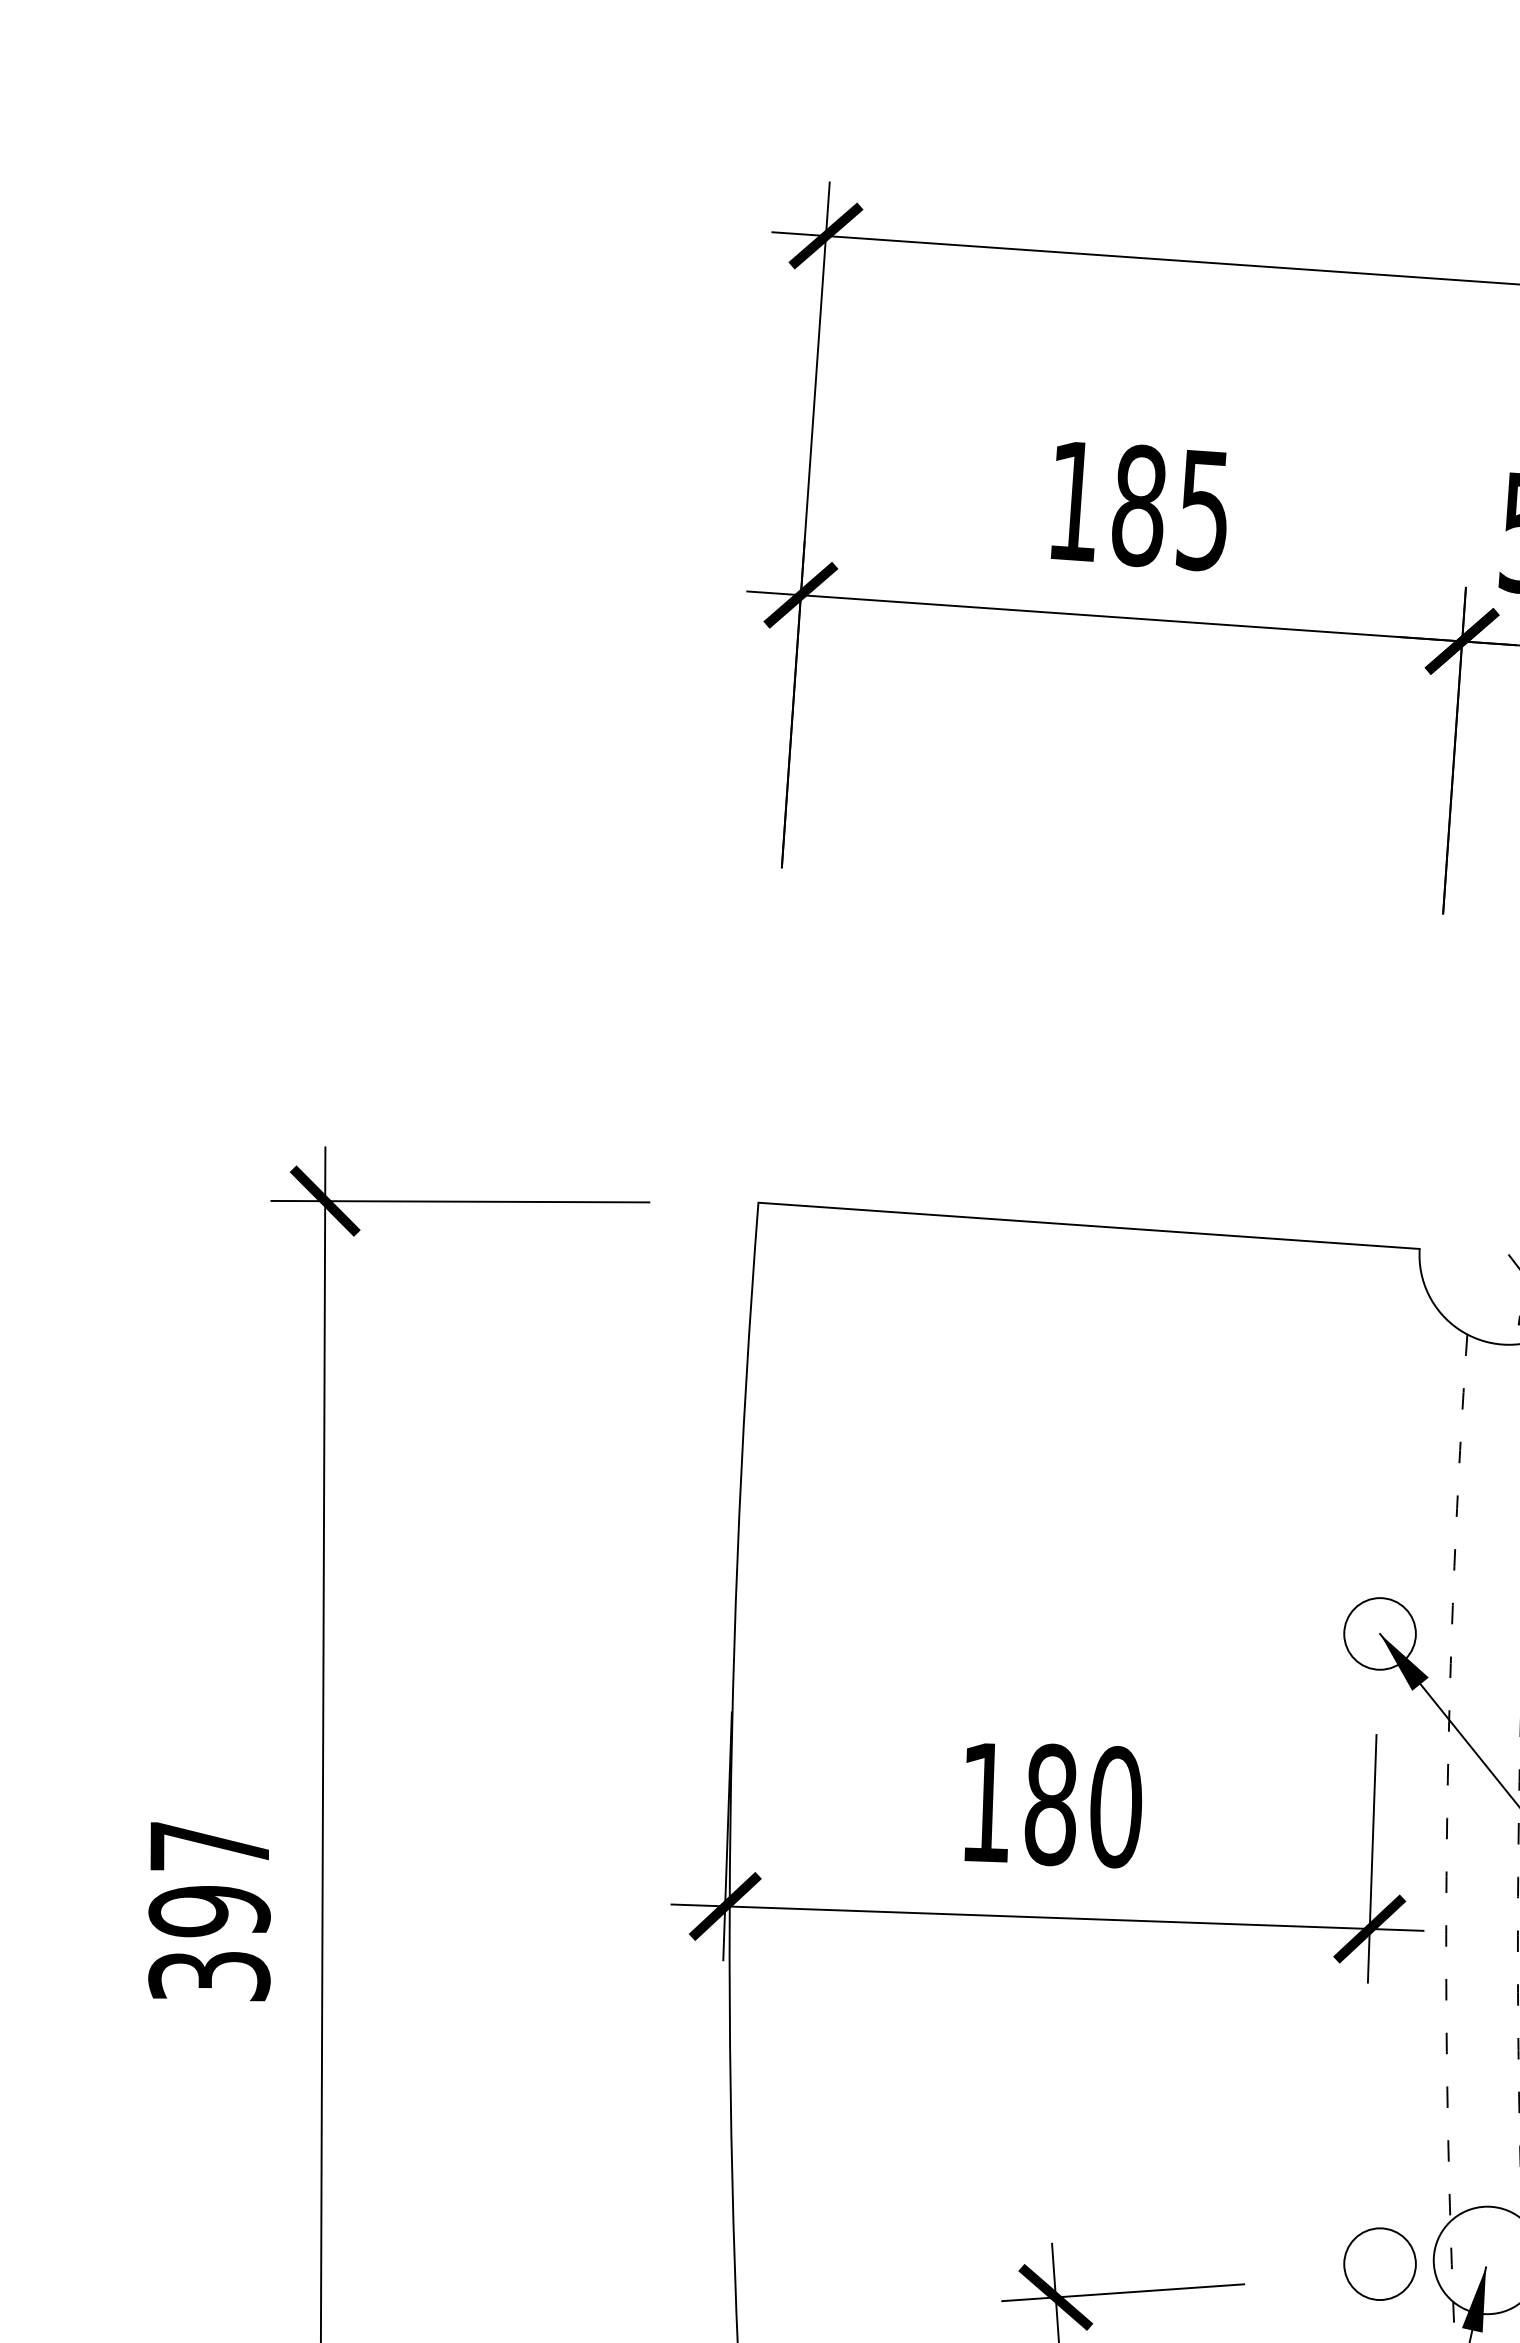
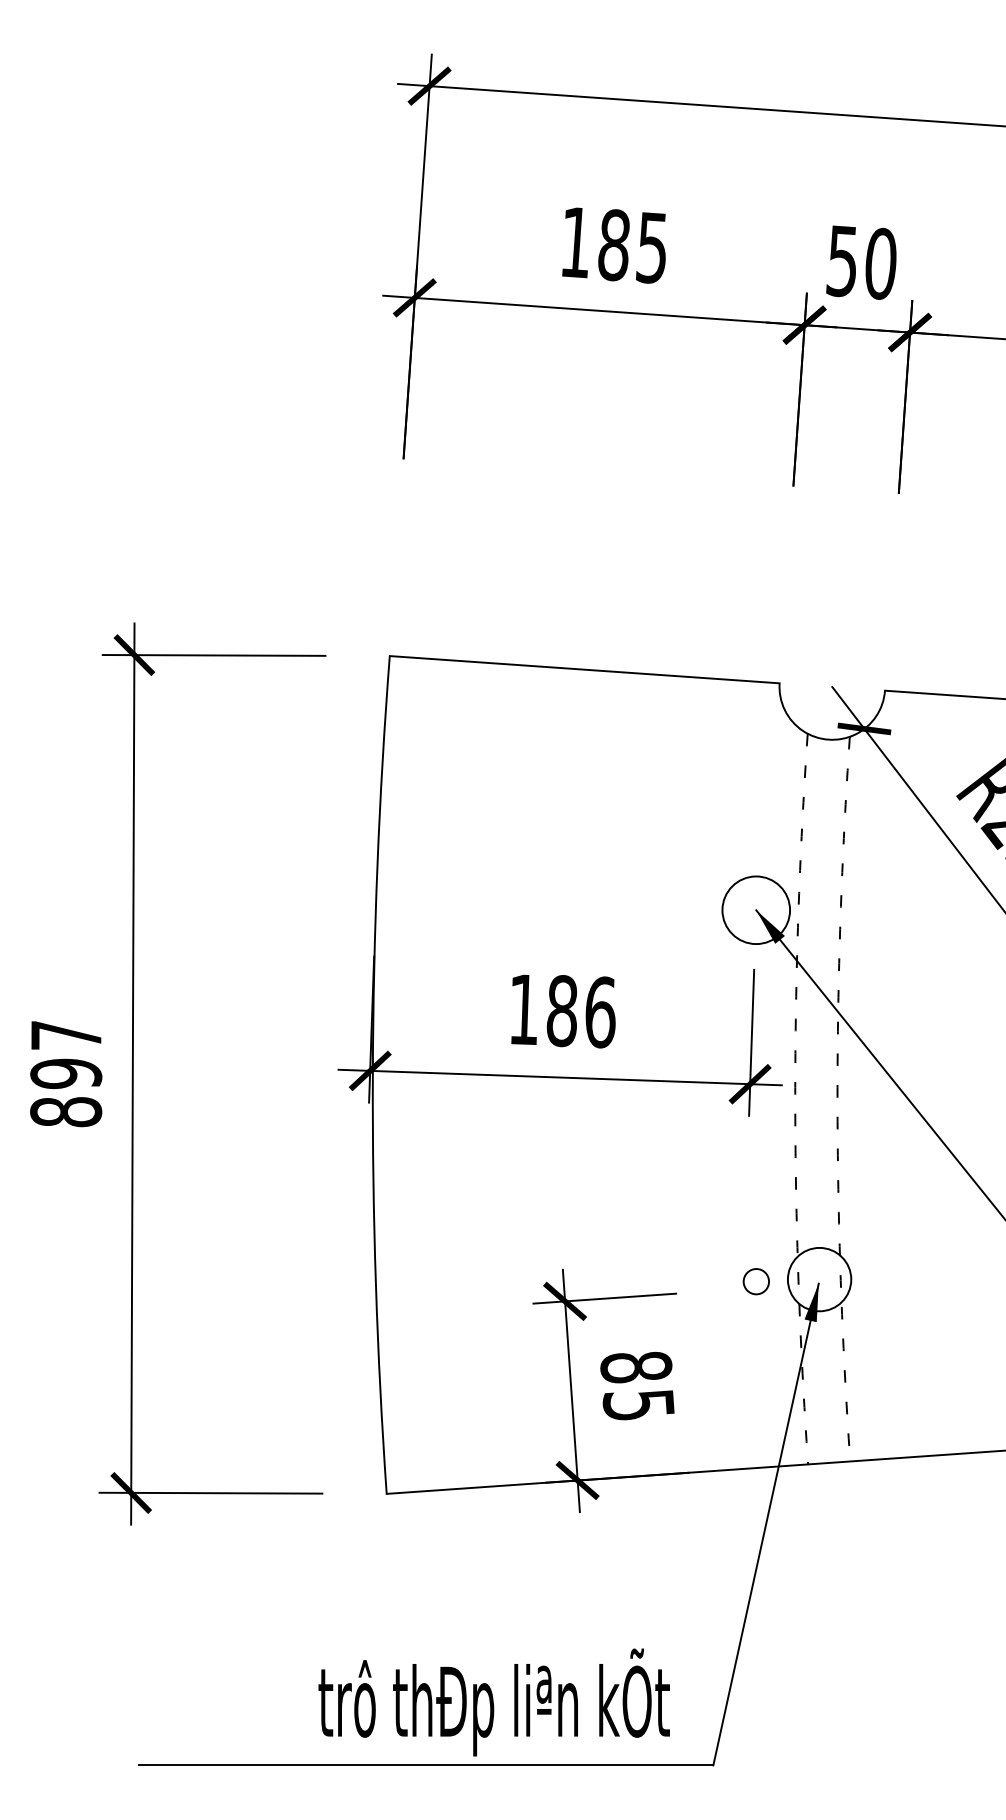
circle: (1380, 1634) -> (756, 910), size x1.6
text: (1115, 1807) -> (600, 1012), 180 -> 186
text: (210, 1976) -> (66, 1112), 397 -> 897
circle: (1380, 2263) -> (756, 1281), size x0.6

